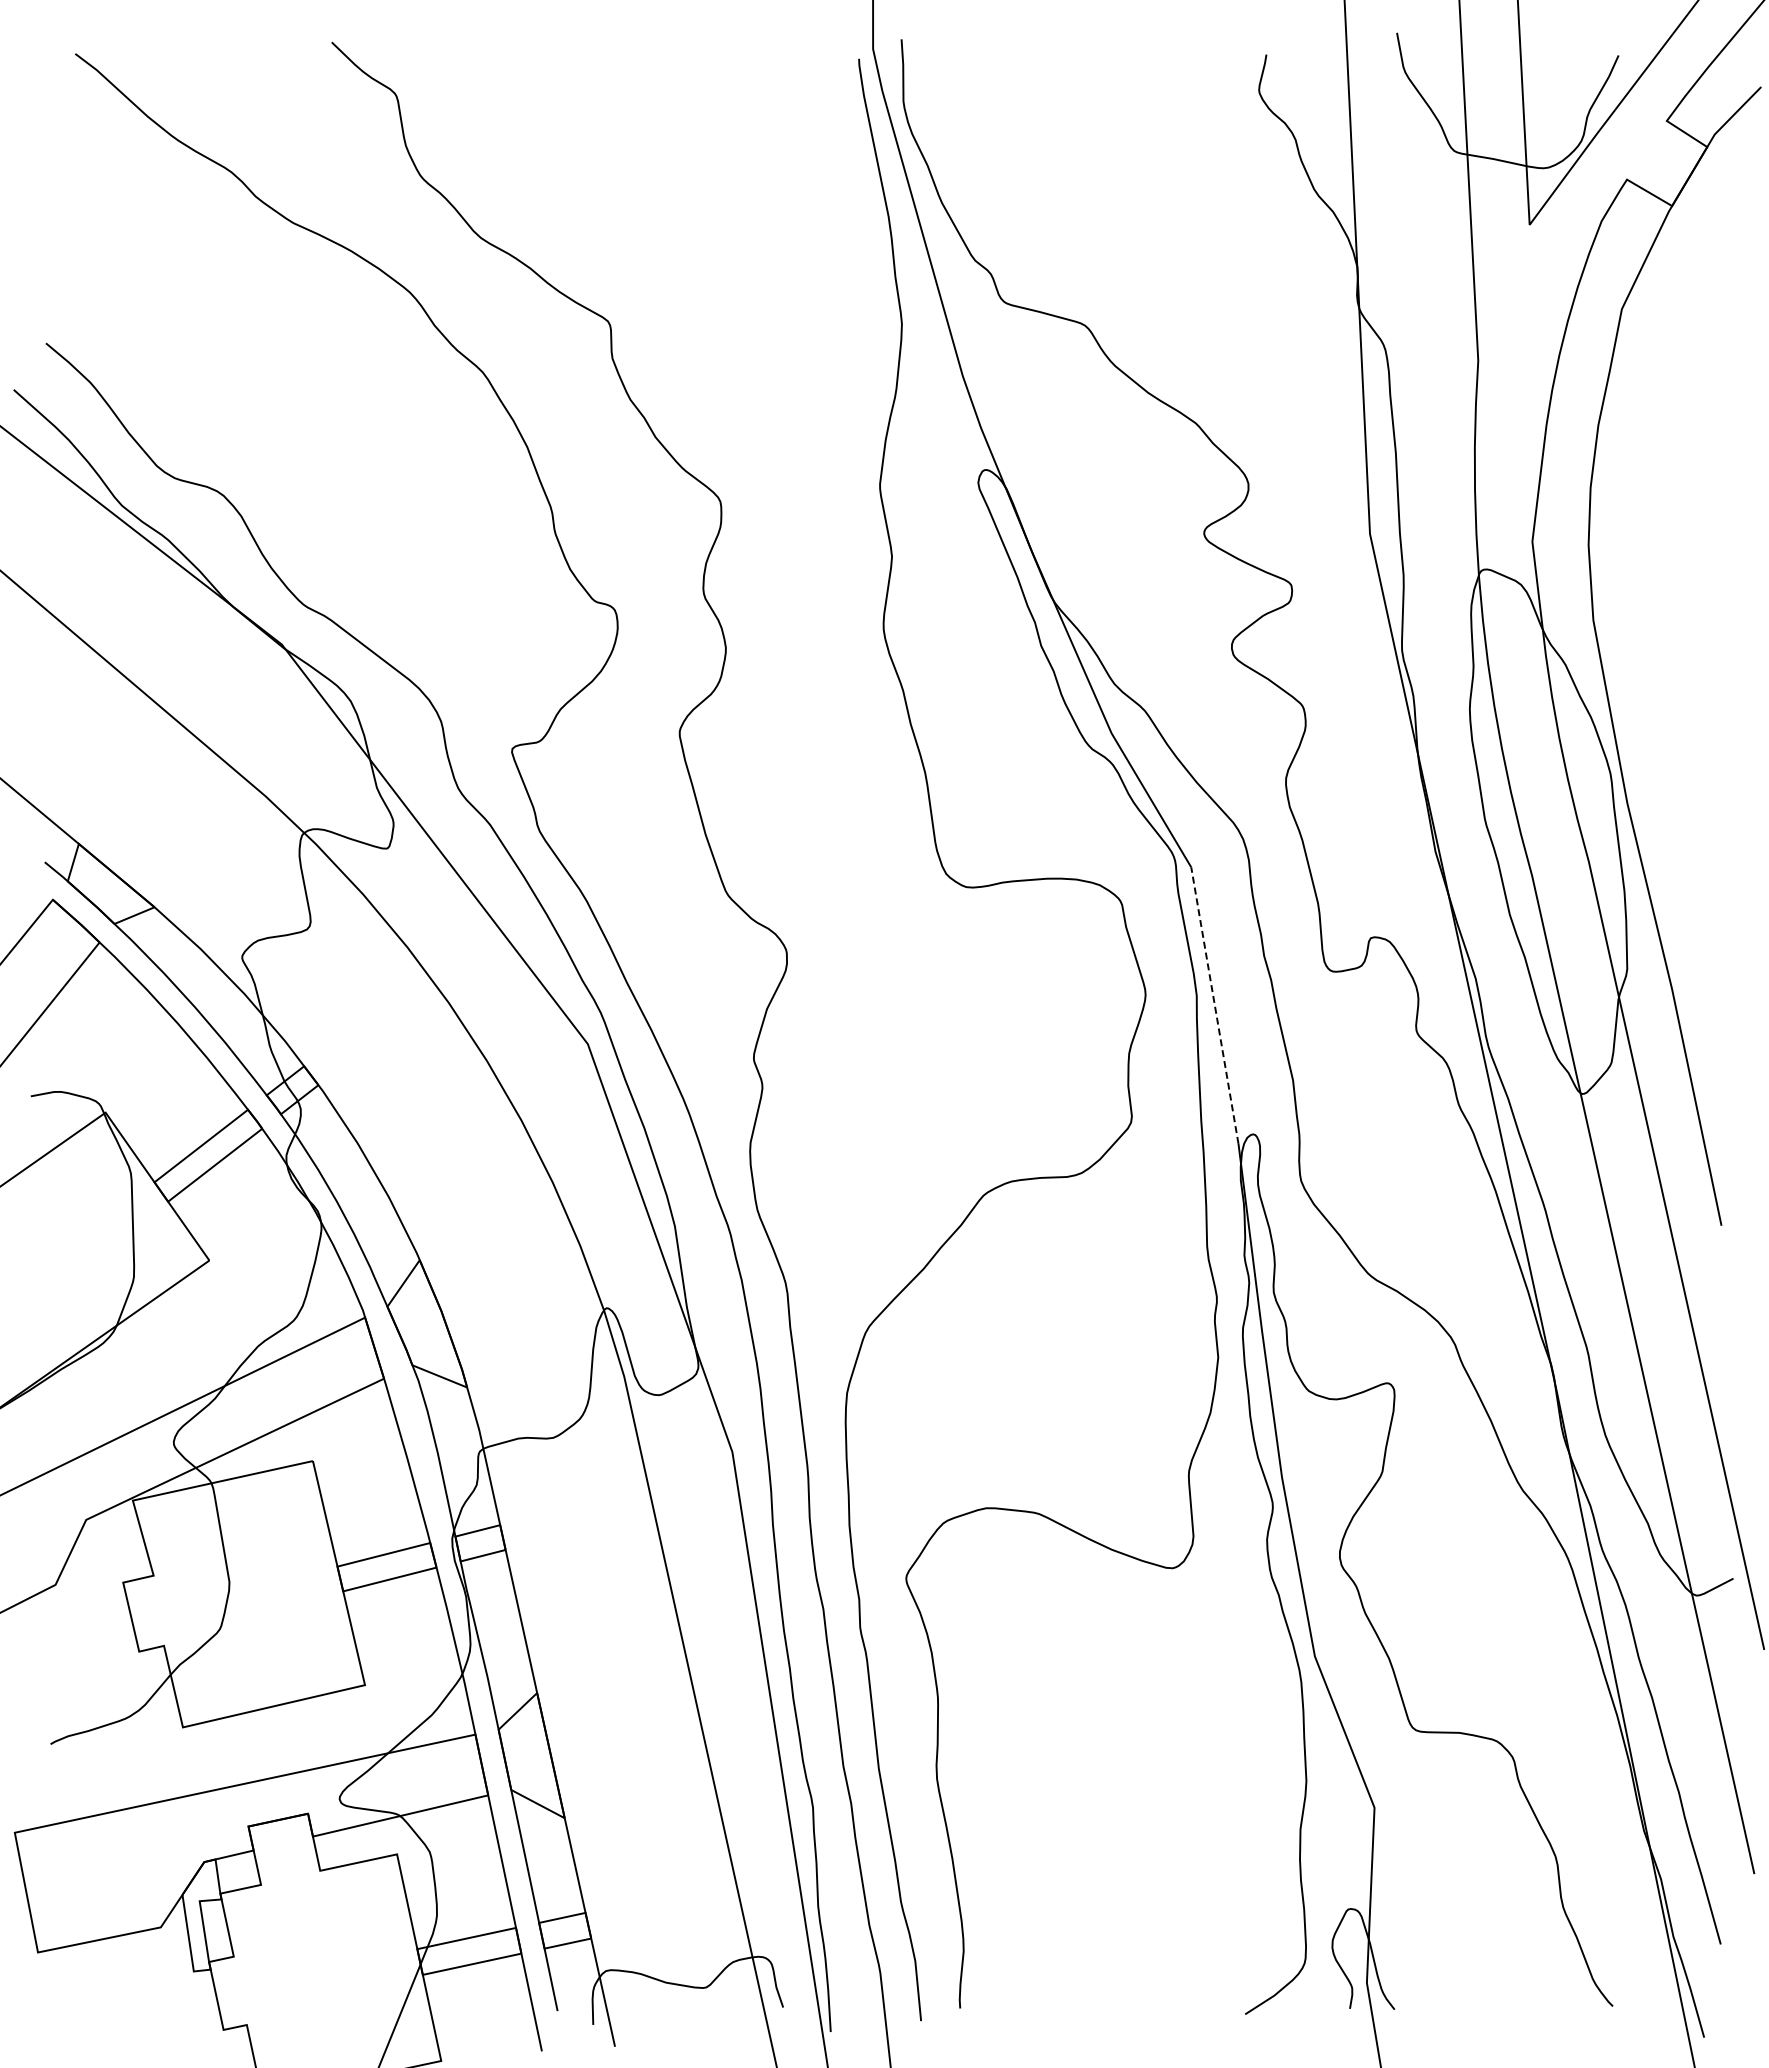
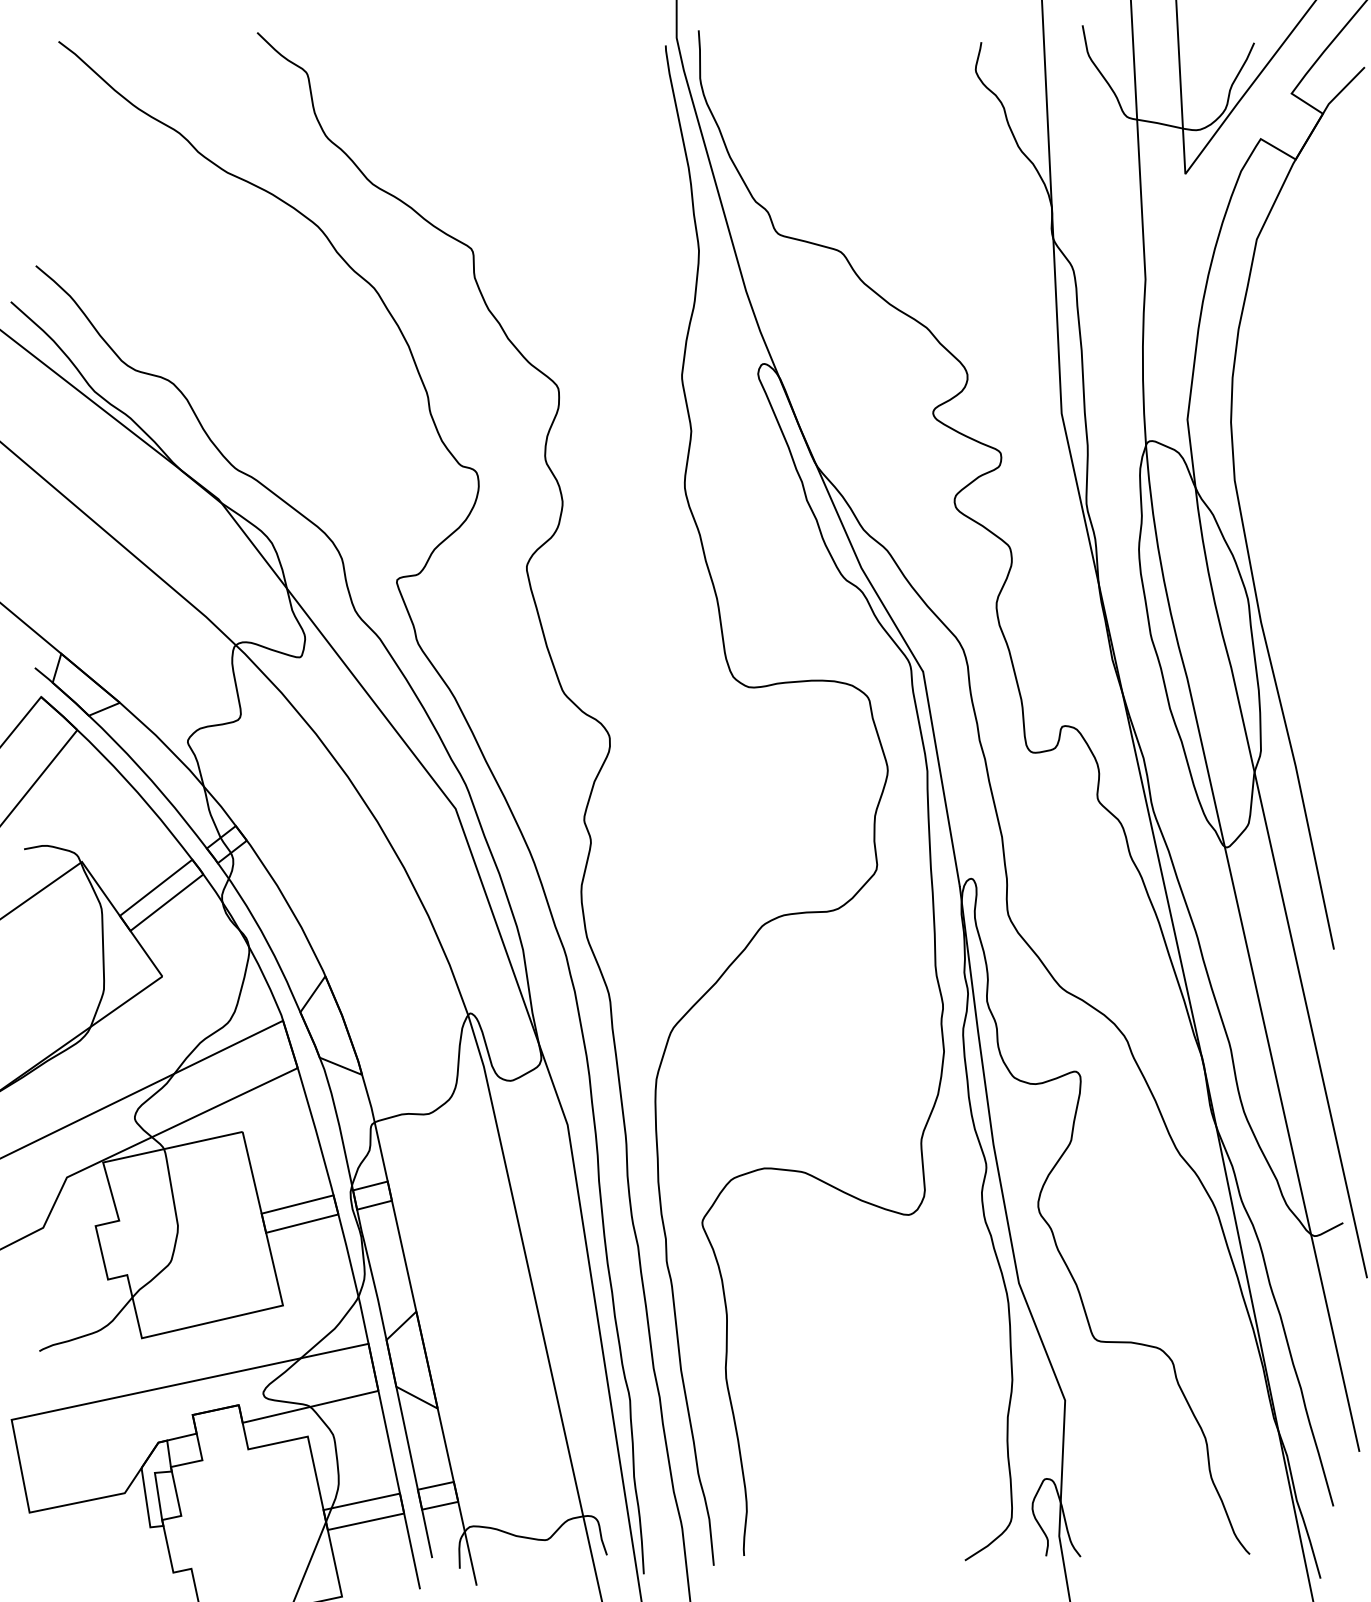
line: (1214, 1005) -> (941, 778), dashed -> solid

